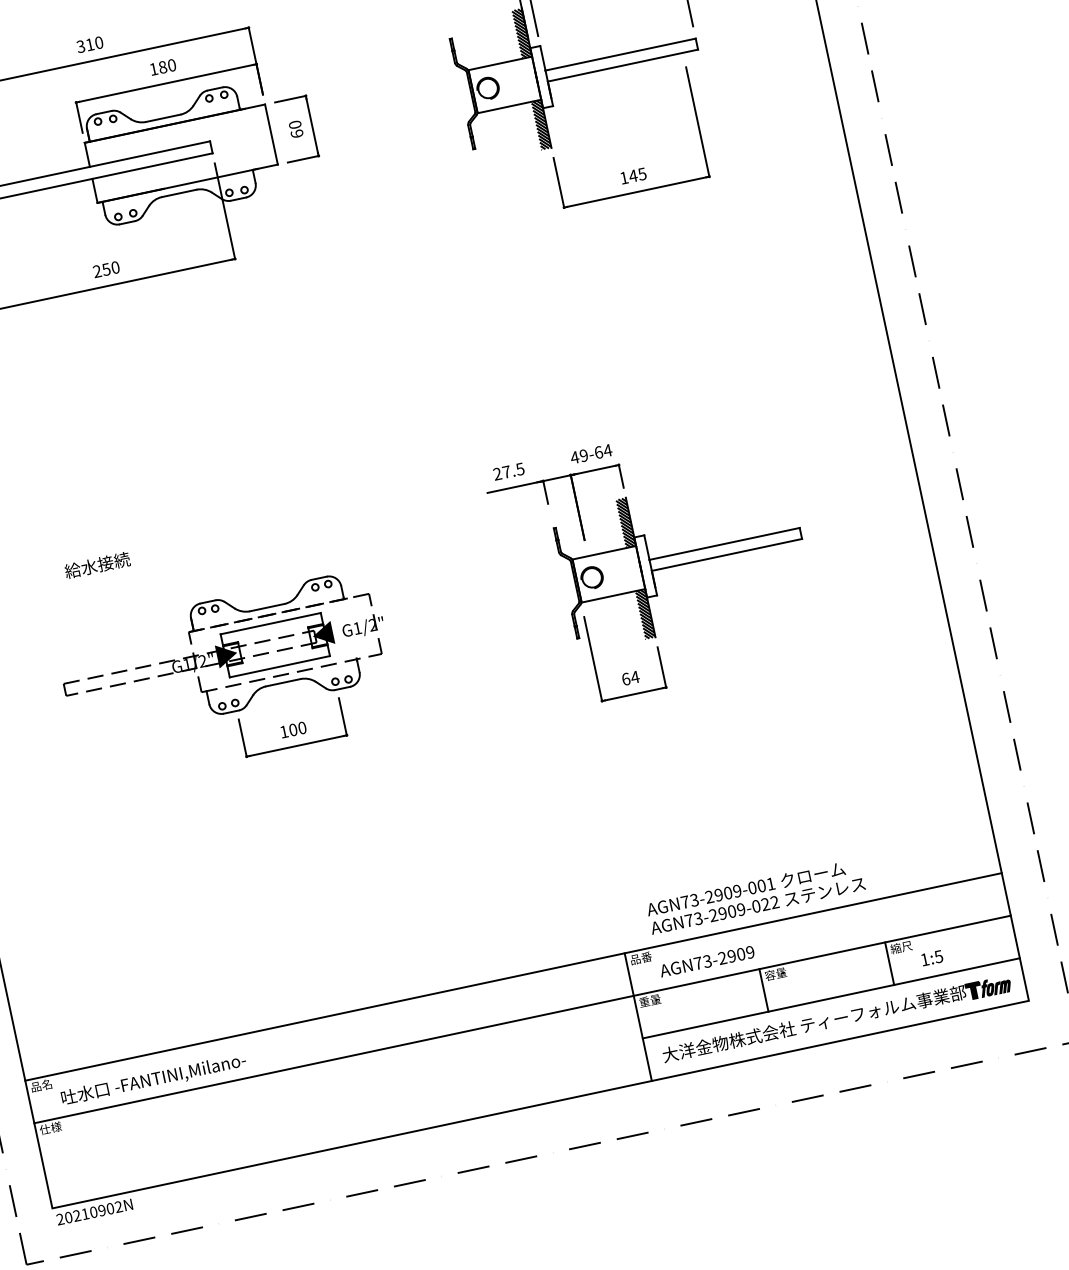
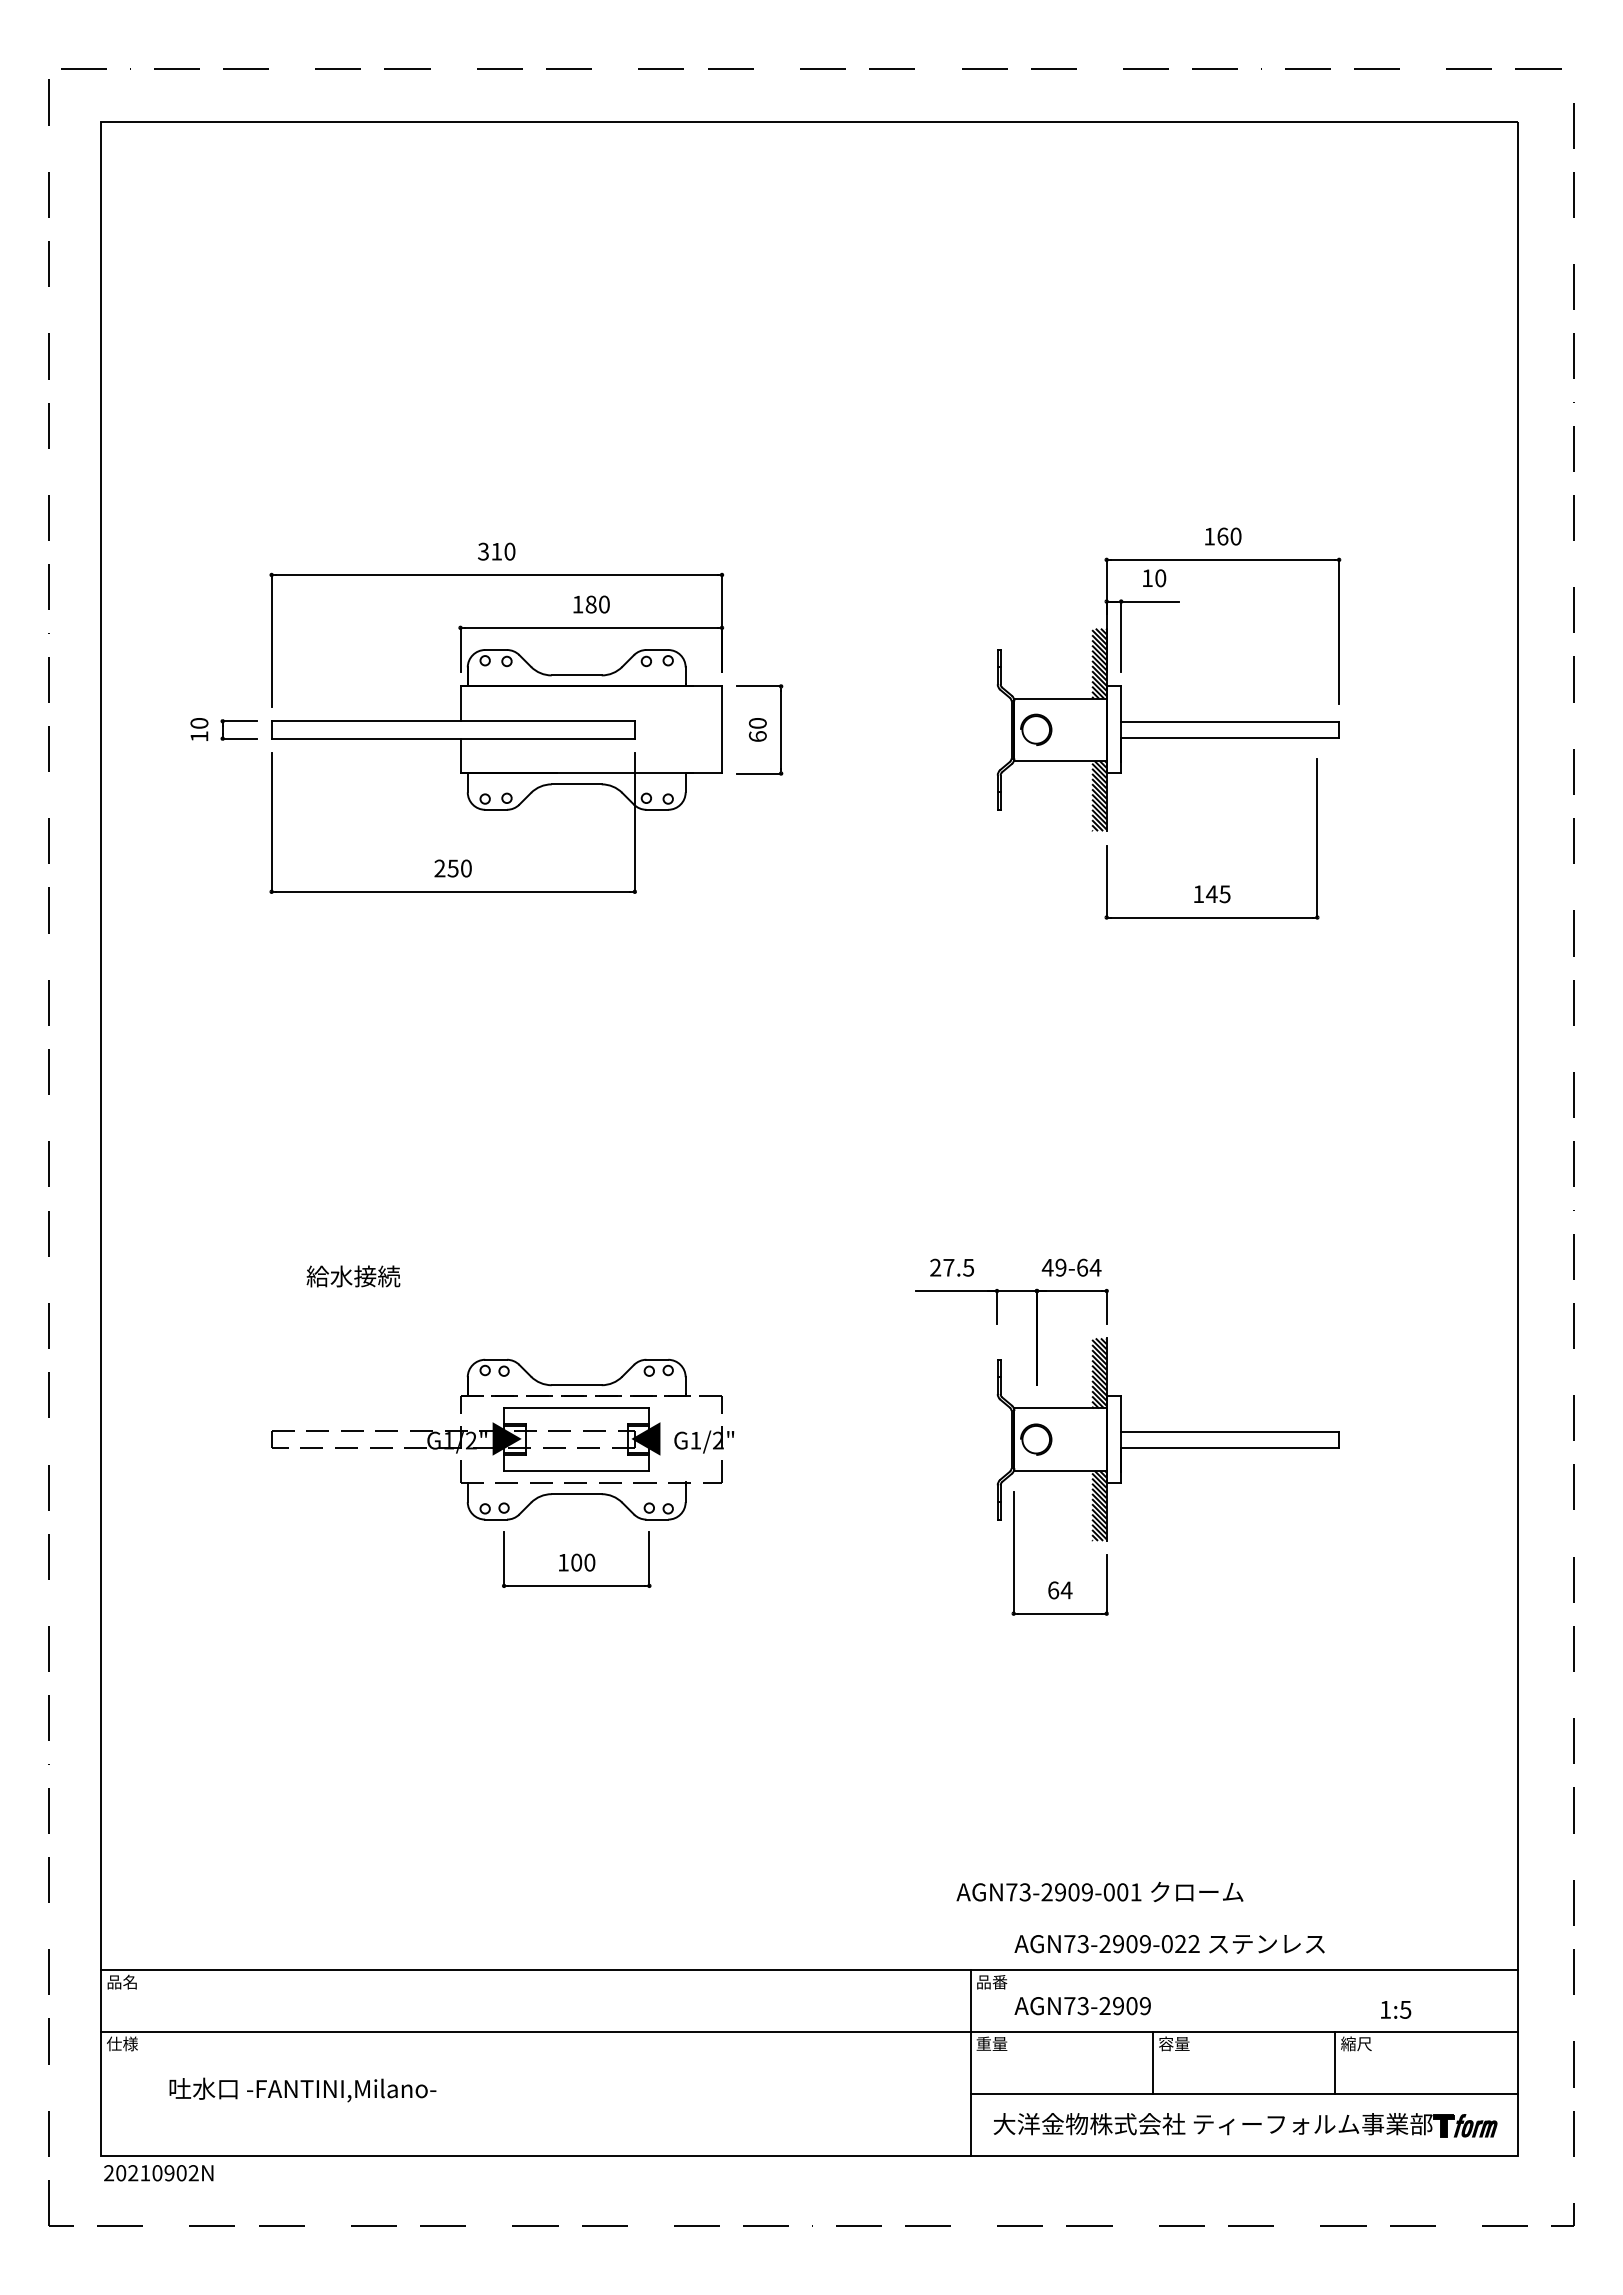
text: (745, 888) -> (1099, 1891), moved
text: (932, 957) -> (1396, 2009), moved
text: (153, 1079) -> (302, 2089), moved

